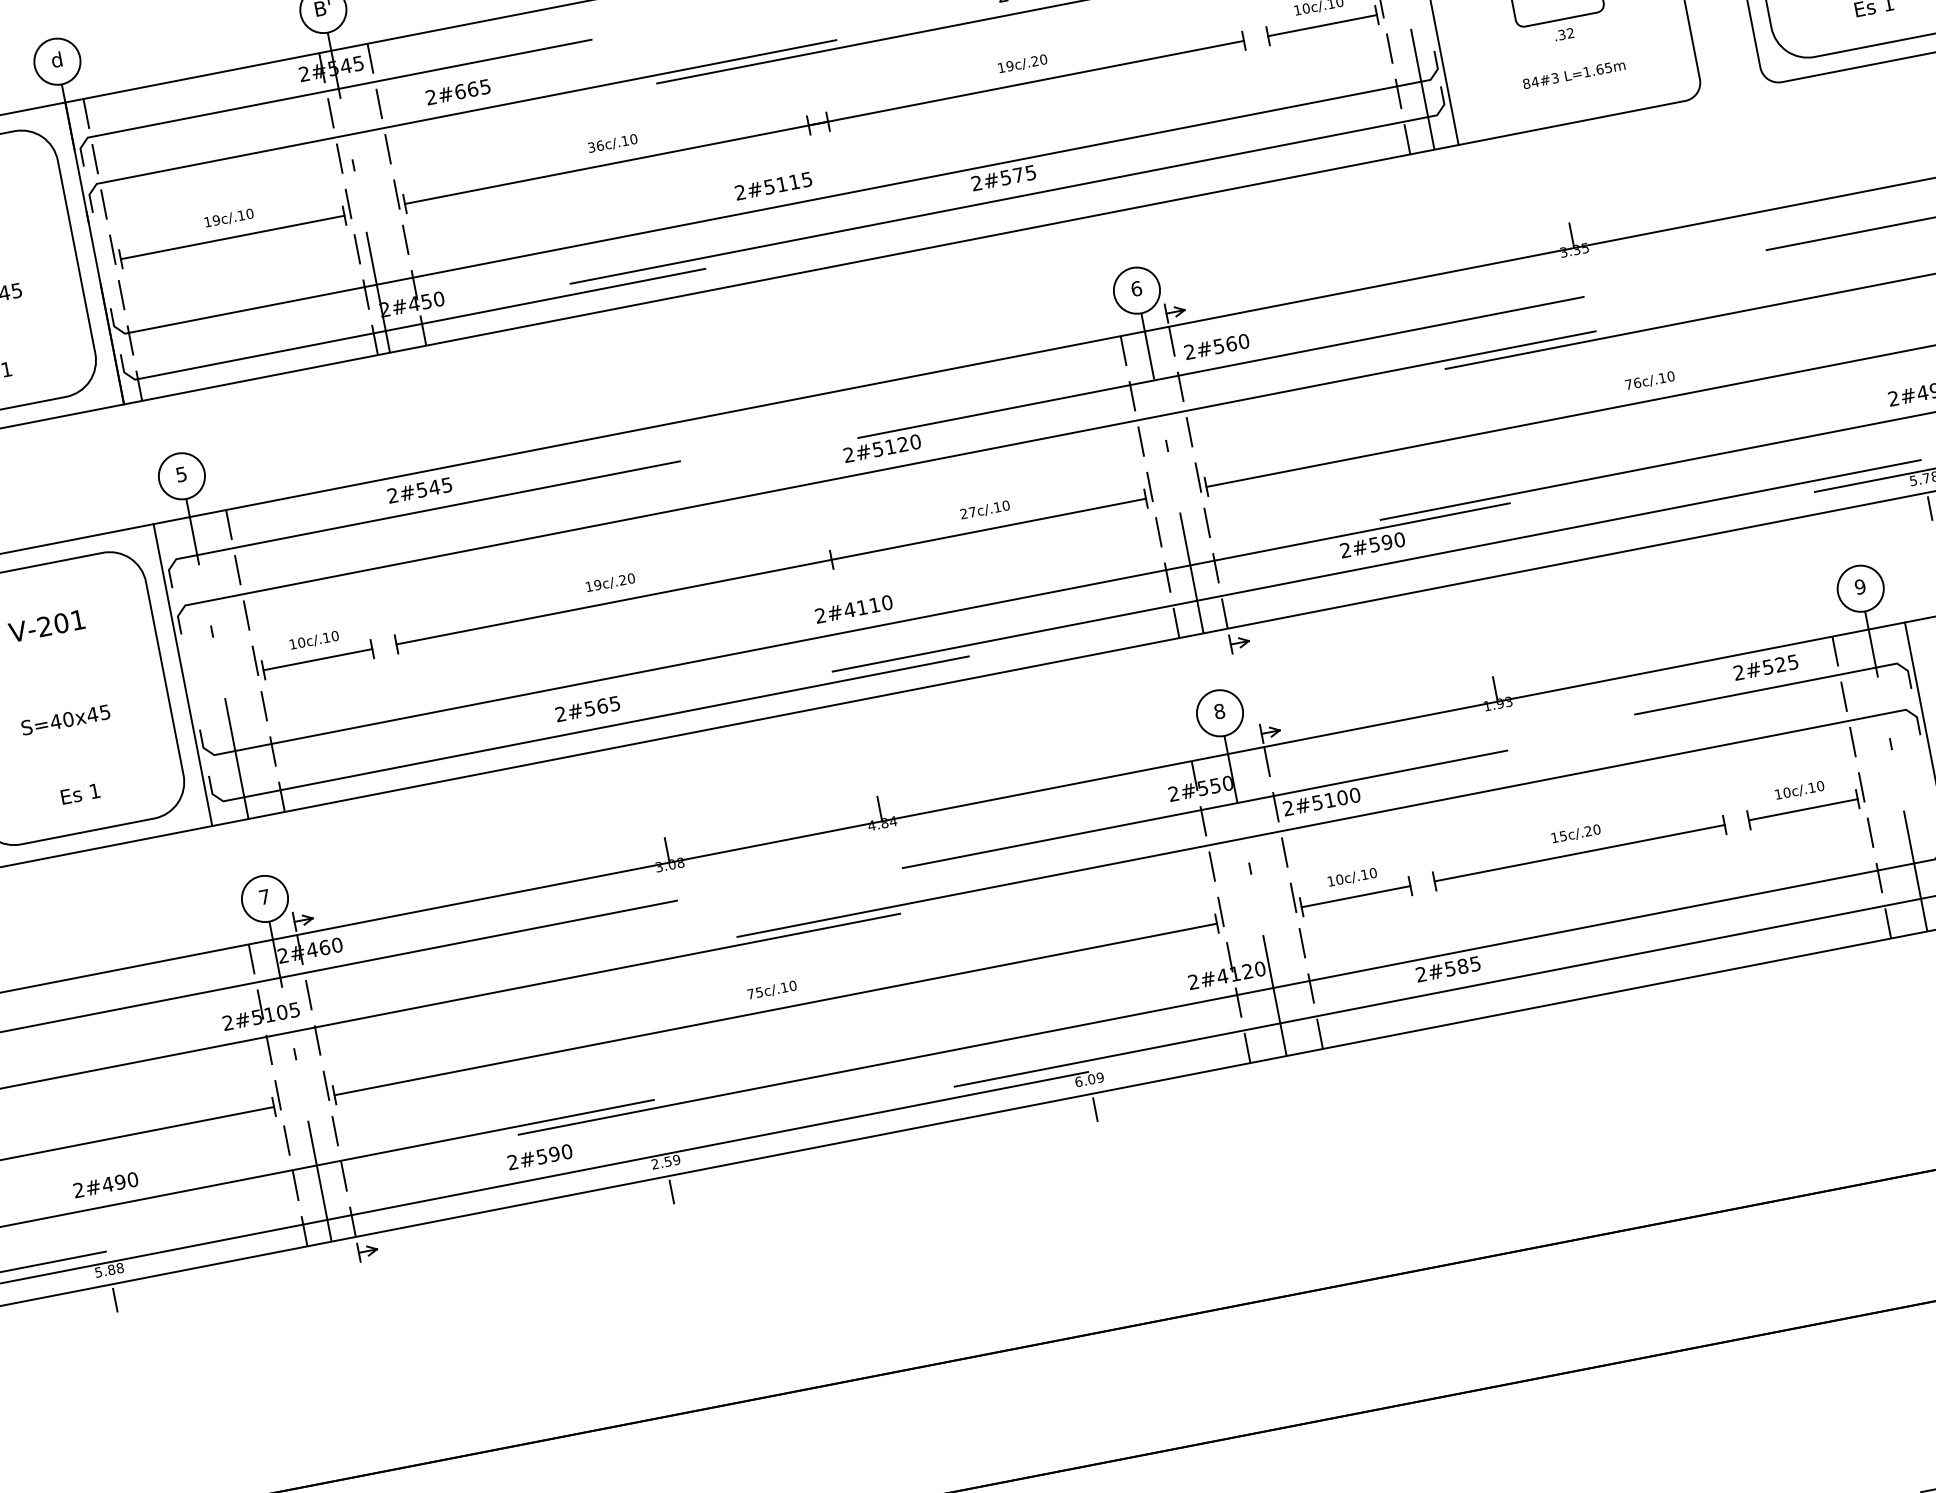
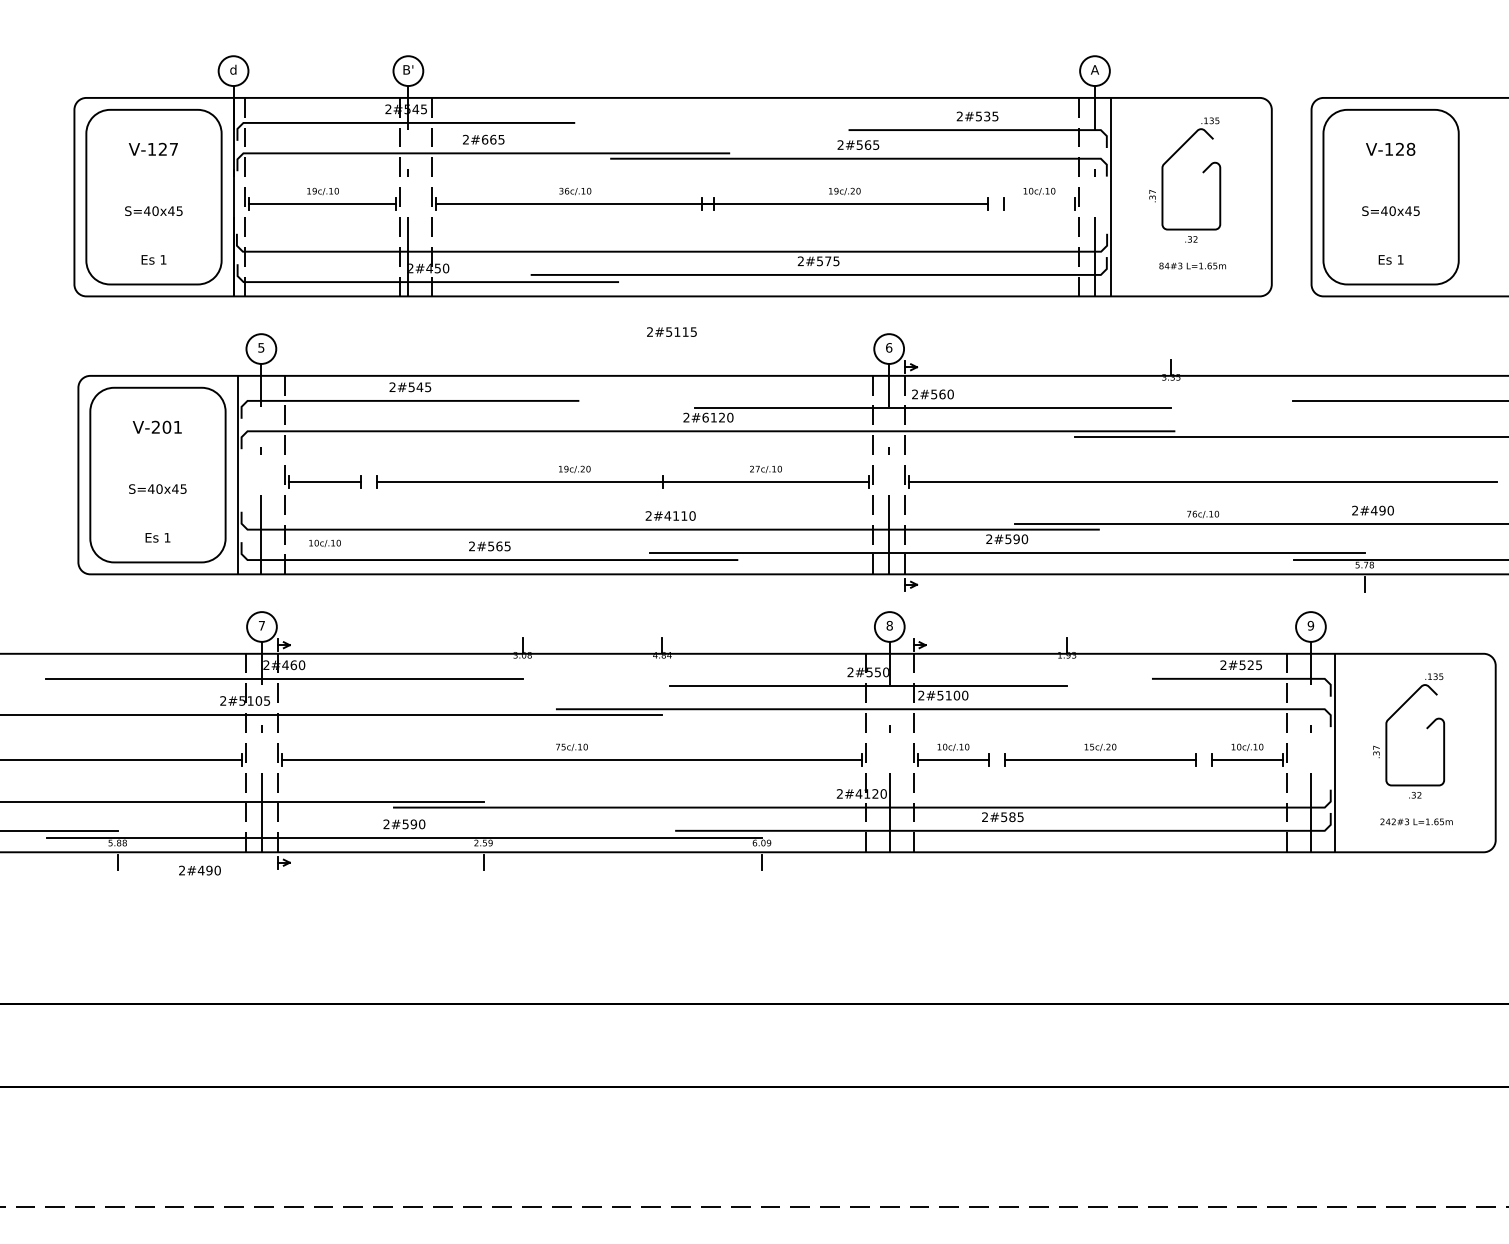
line: (1322, 26) -> (1039, 204), removed
text: (772, 185) -> (671, 331), moved
text: (1650, 379) -> (1203, 513), moved
text: (877, 449) -> (705, 417), 2#5120 -> 2#6120
text: (610, 583) -> (574, 469), moved
text: (313, 640) -> (324, 543), moved
text: (105, 1184) -> (199, 870), moved

